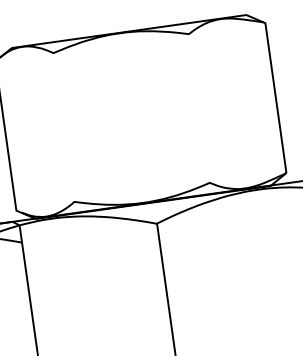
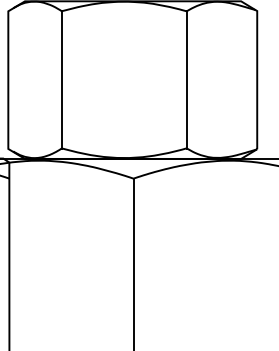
line: (199, 108) -> (186, 79), added
line: (63, 127) -> (61, 79), added

